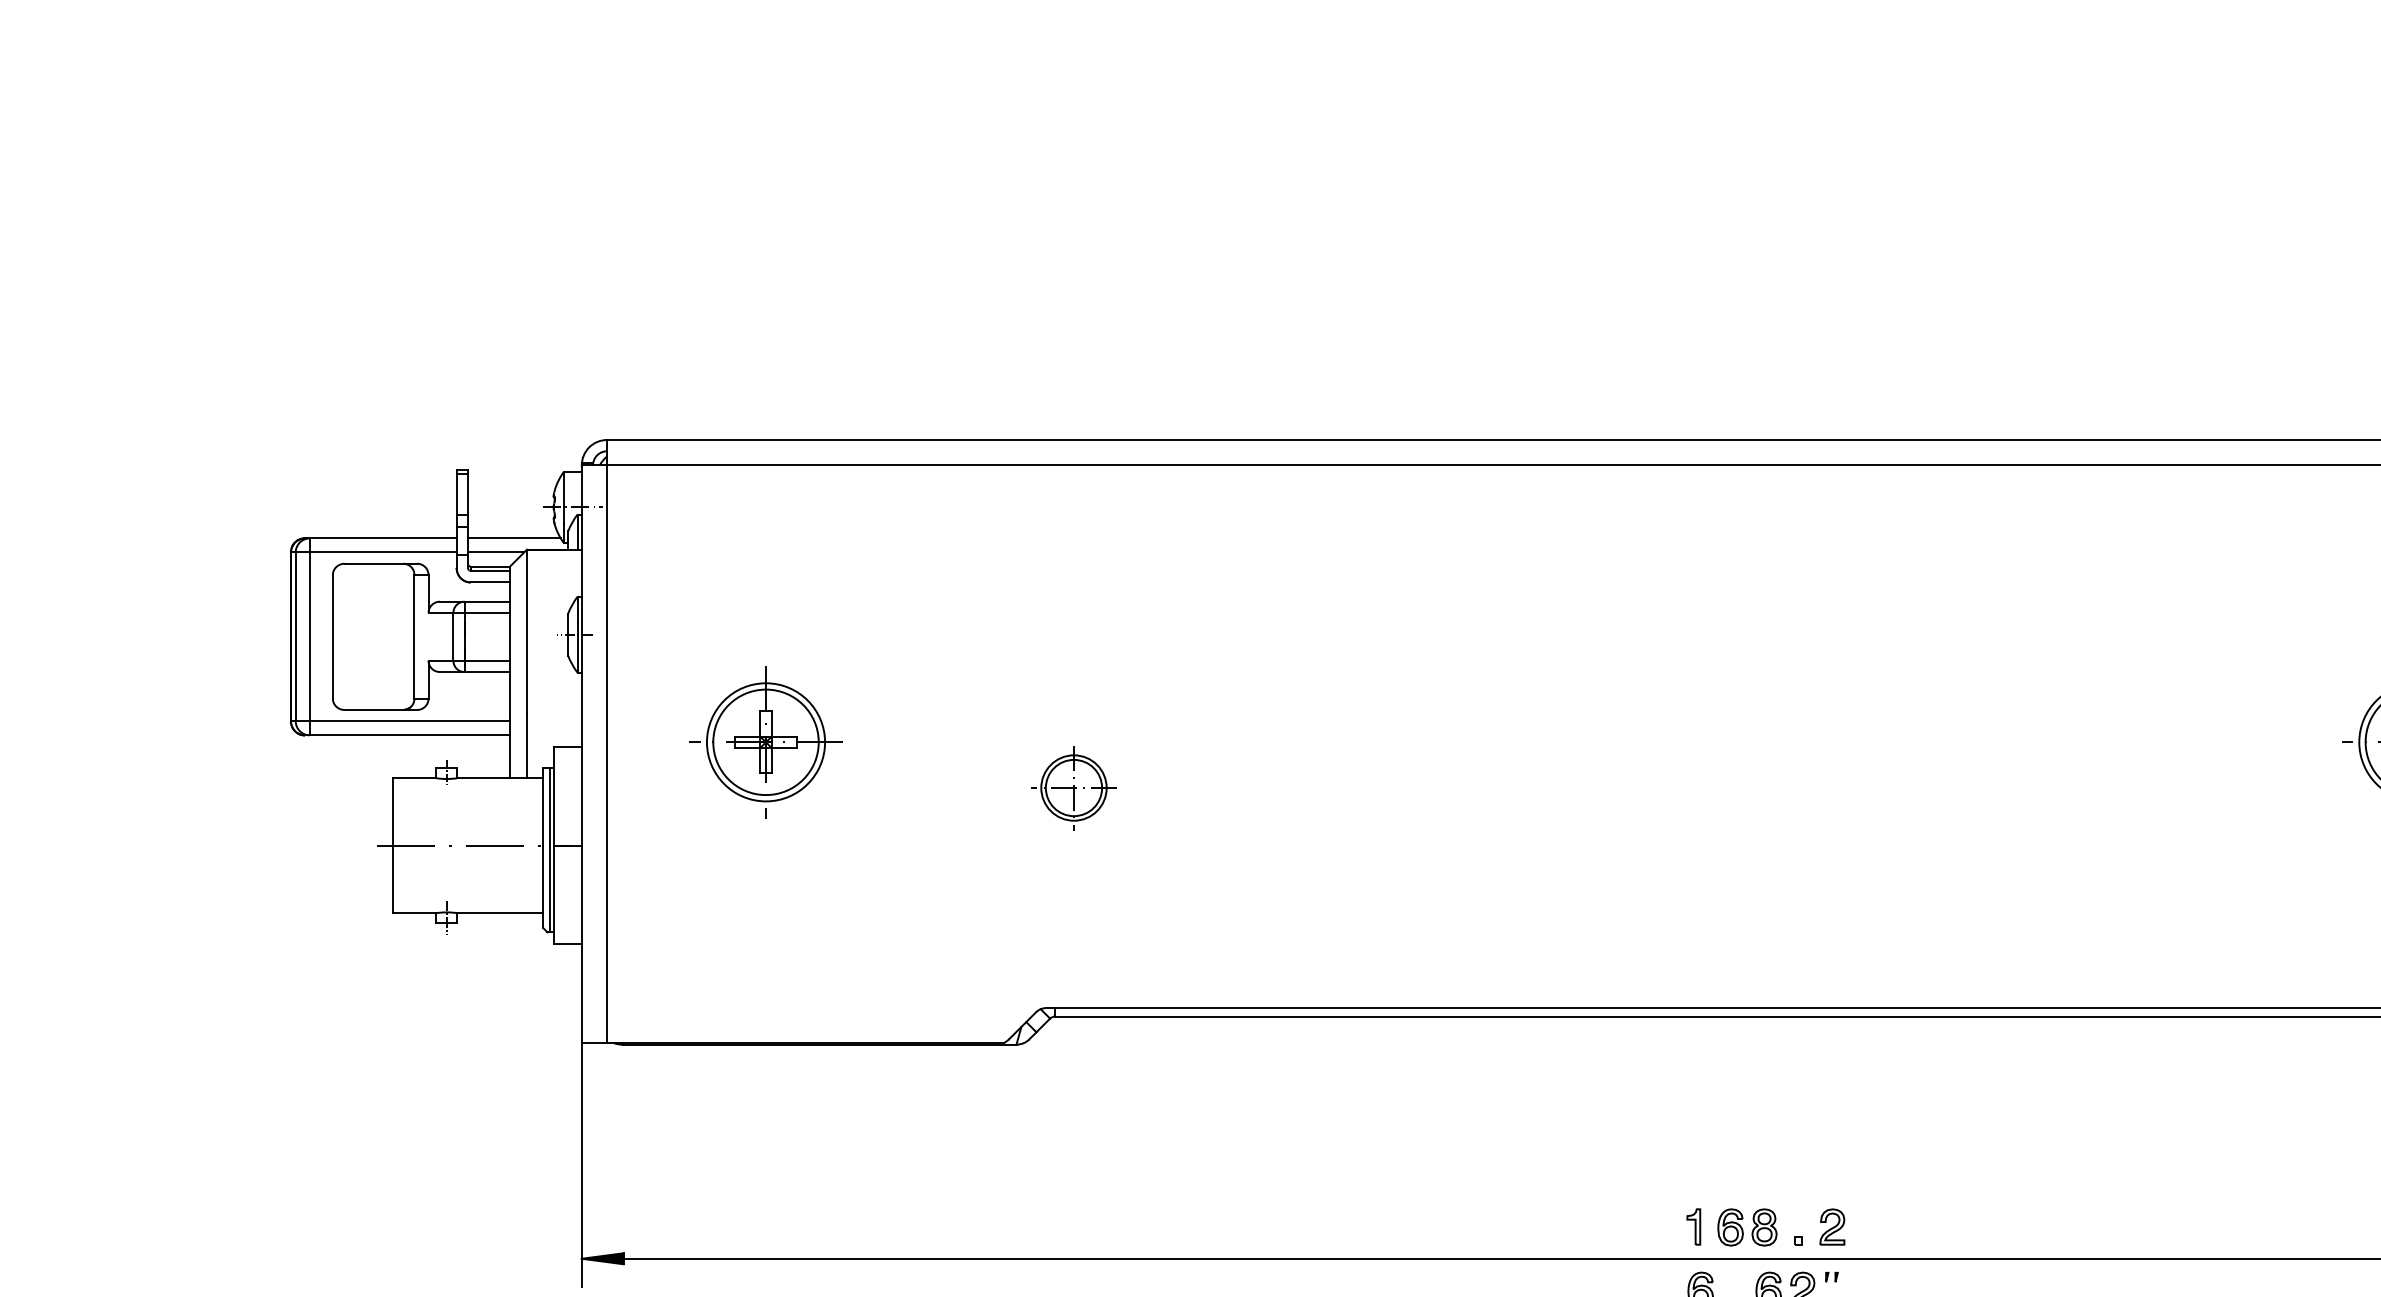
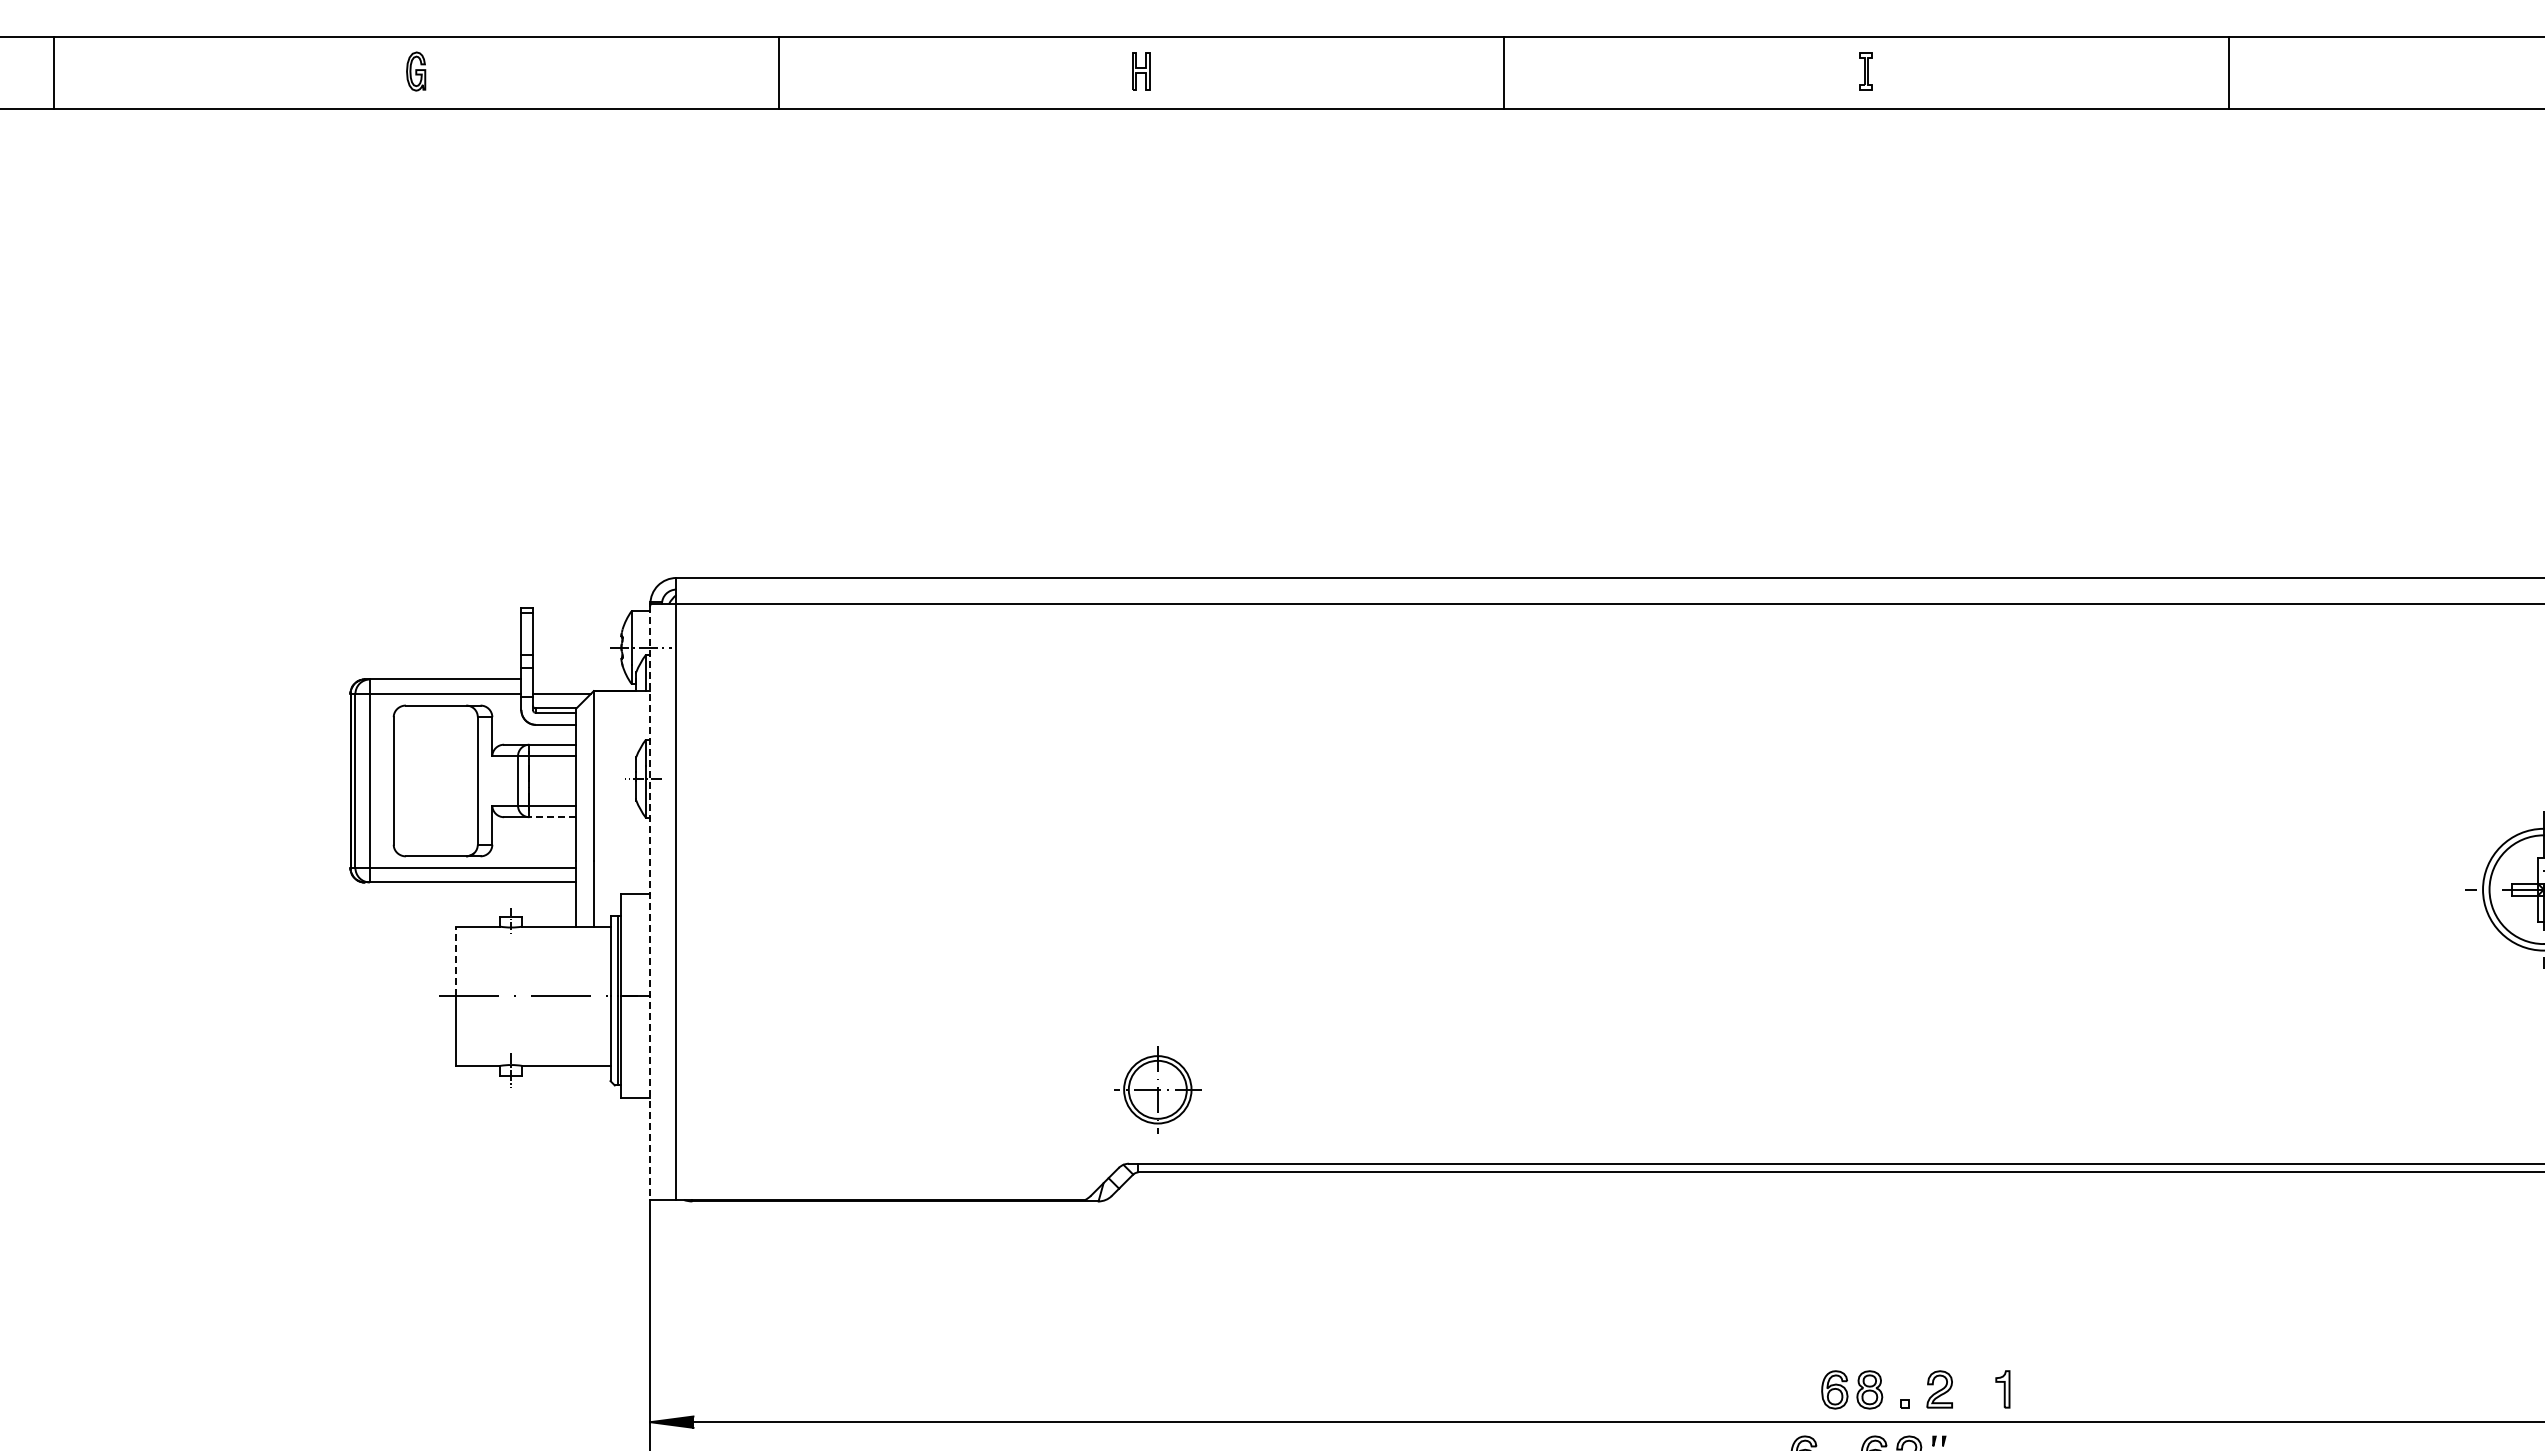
line: (514, 538) -> (580, 679), removed
line: (486, 672) -> (552, 817), solid -> dashed
part: (765, 742) -> (839, 889), removed
line: (581, 755) -> (650, 903), solid -> dashed
part: (1073, 787) -> (1157, 1089), moved
line: (392, 811) -> (455, 961), solid -> dashed
part: (1693, 1227) -> (2002, 1389), moved

